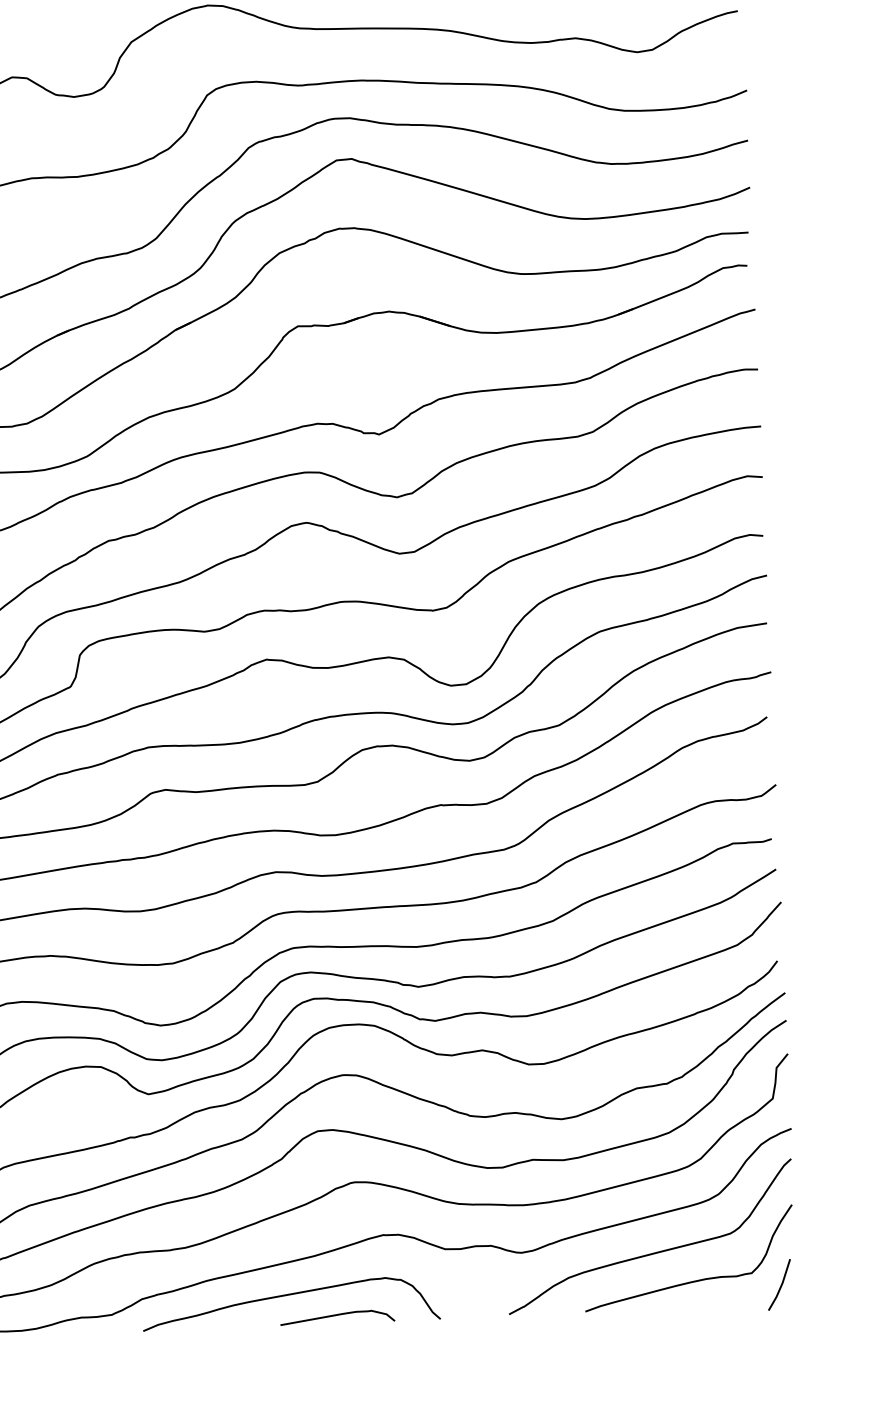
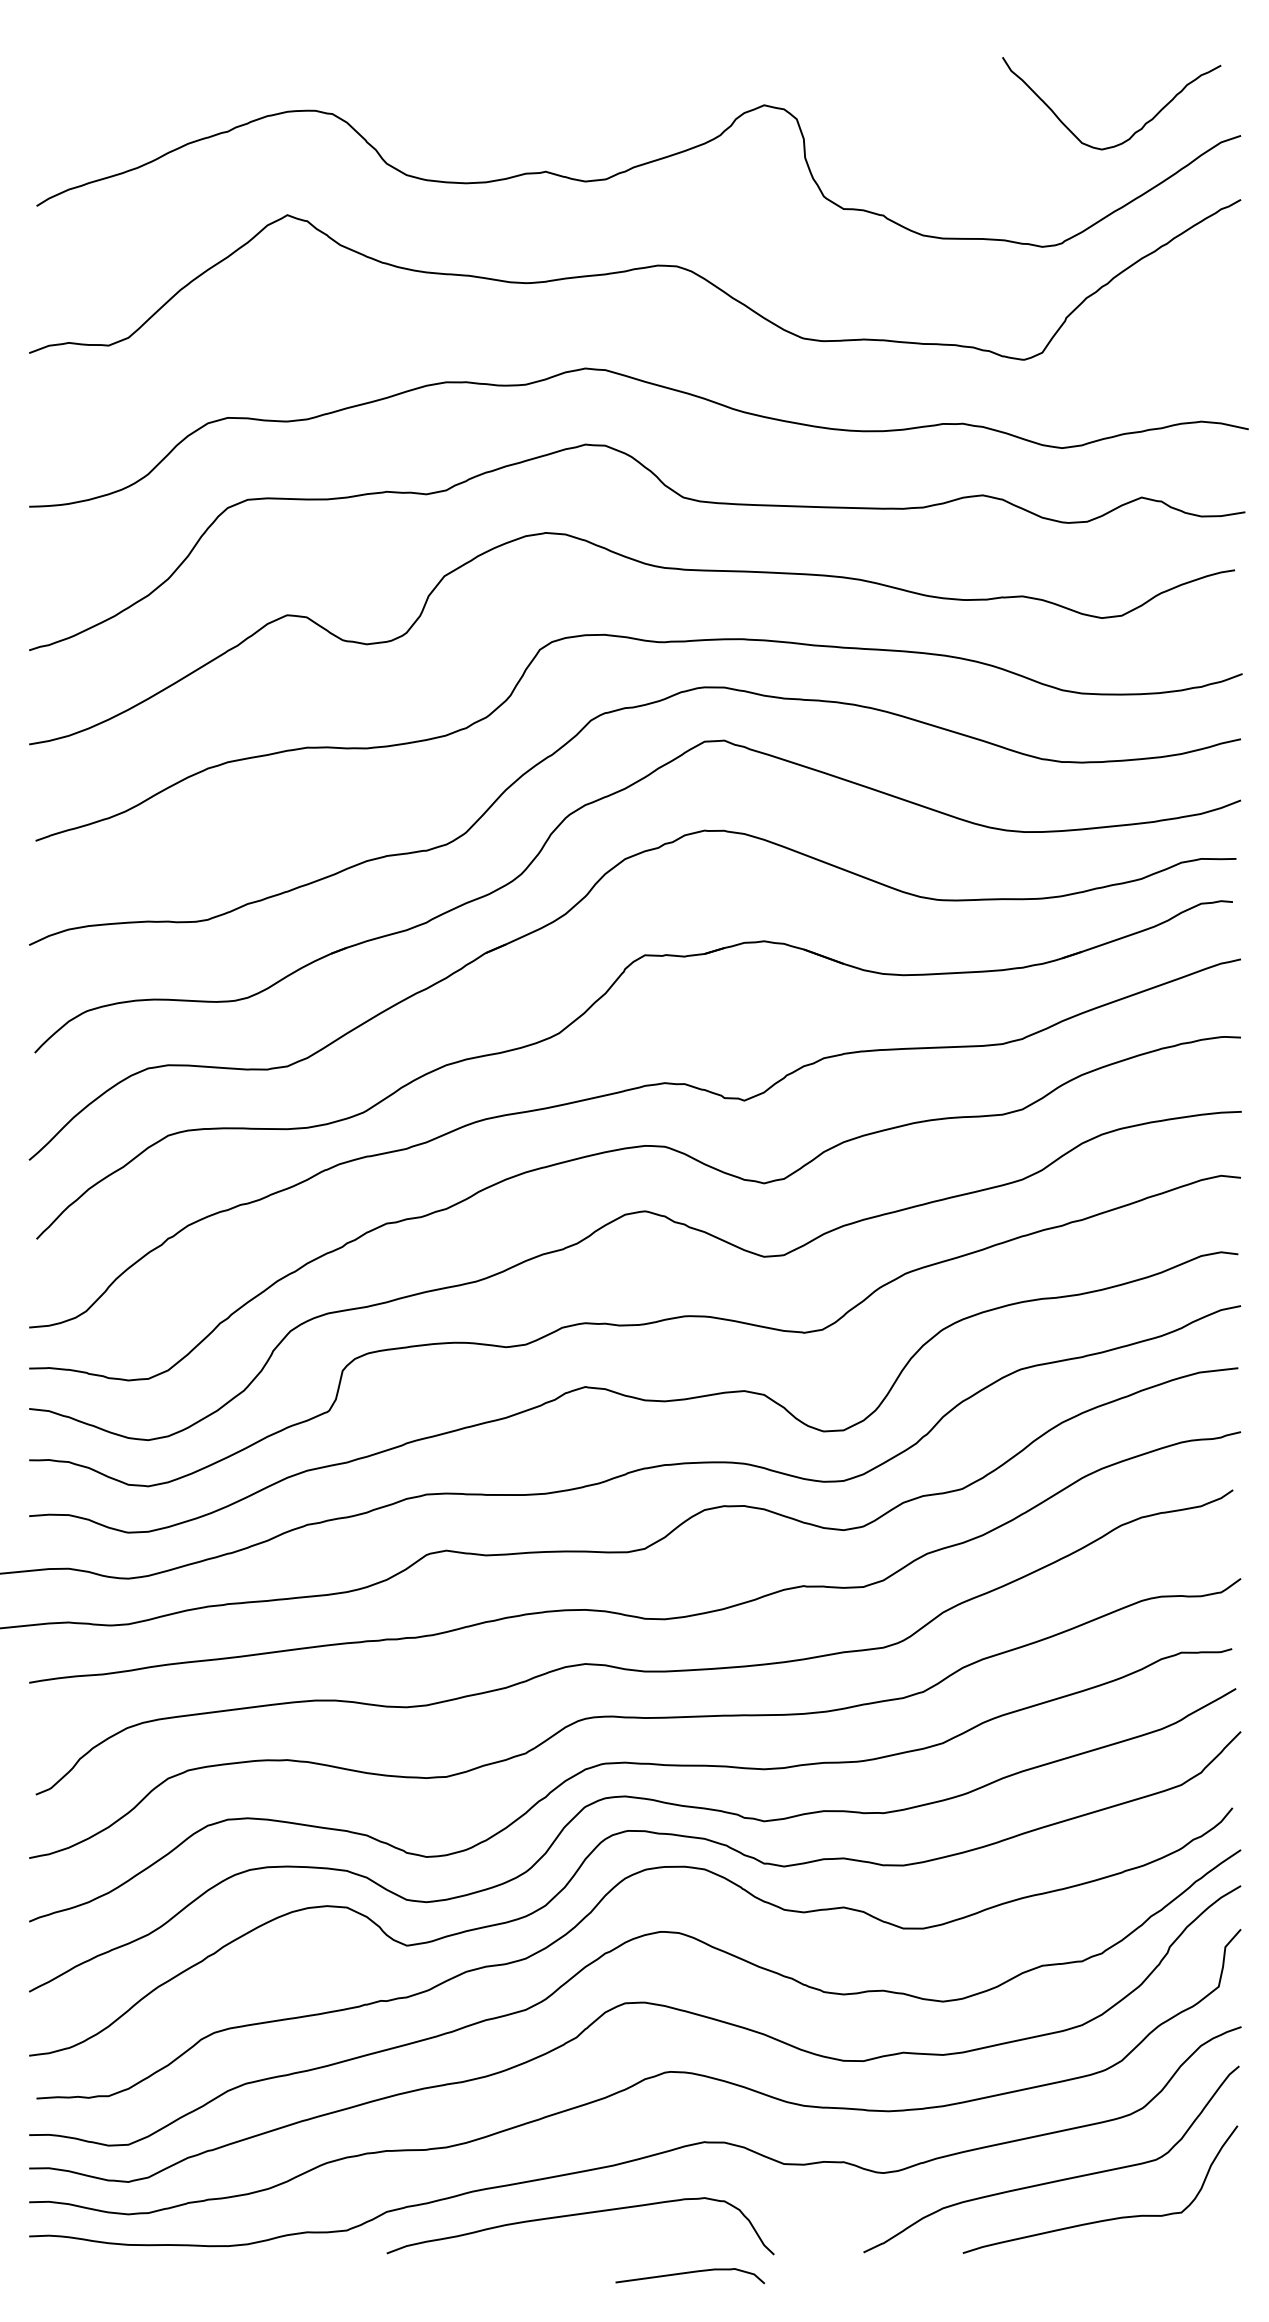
line: (780, 1284) -> (1218, 2229), removed
curve: (336, 1315) -> (689, 2273), moved

